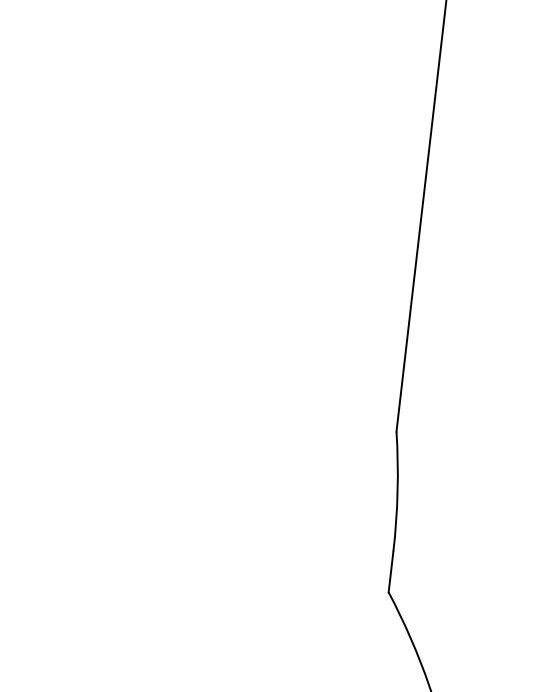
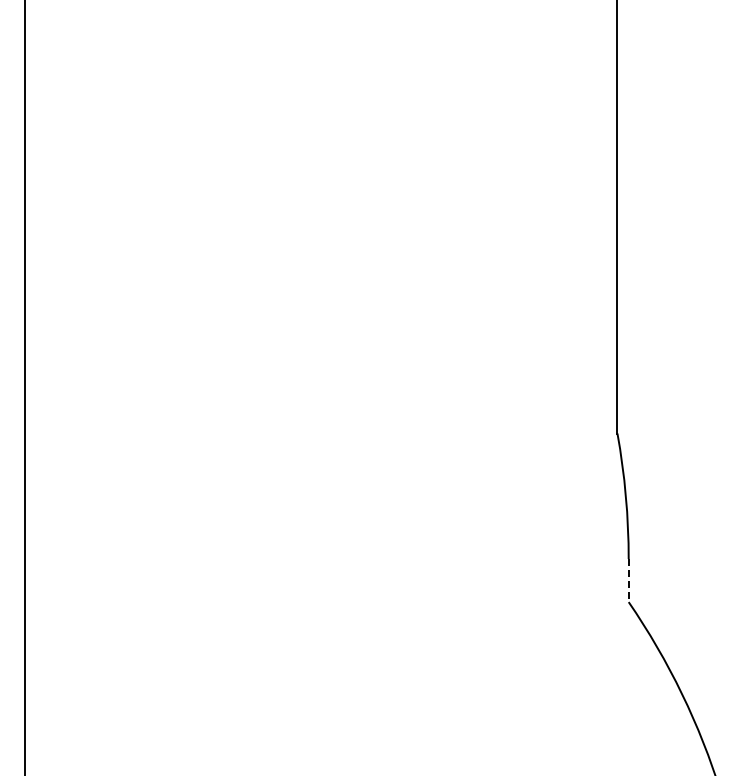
line: (390, 571) -> (628, 580), solid -> dashed

